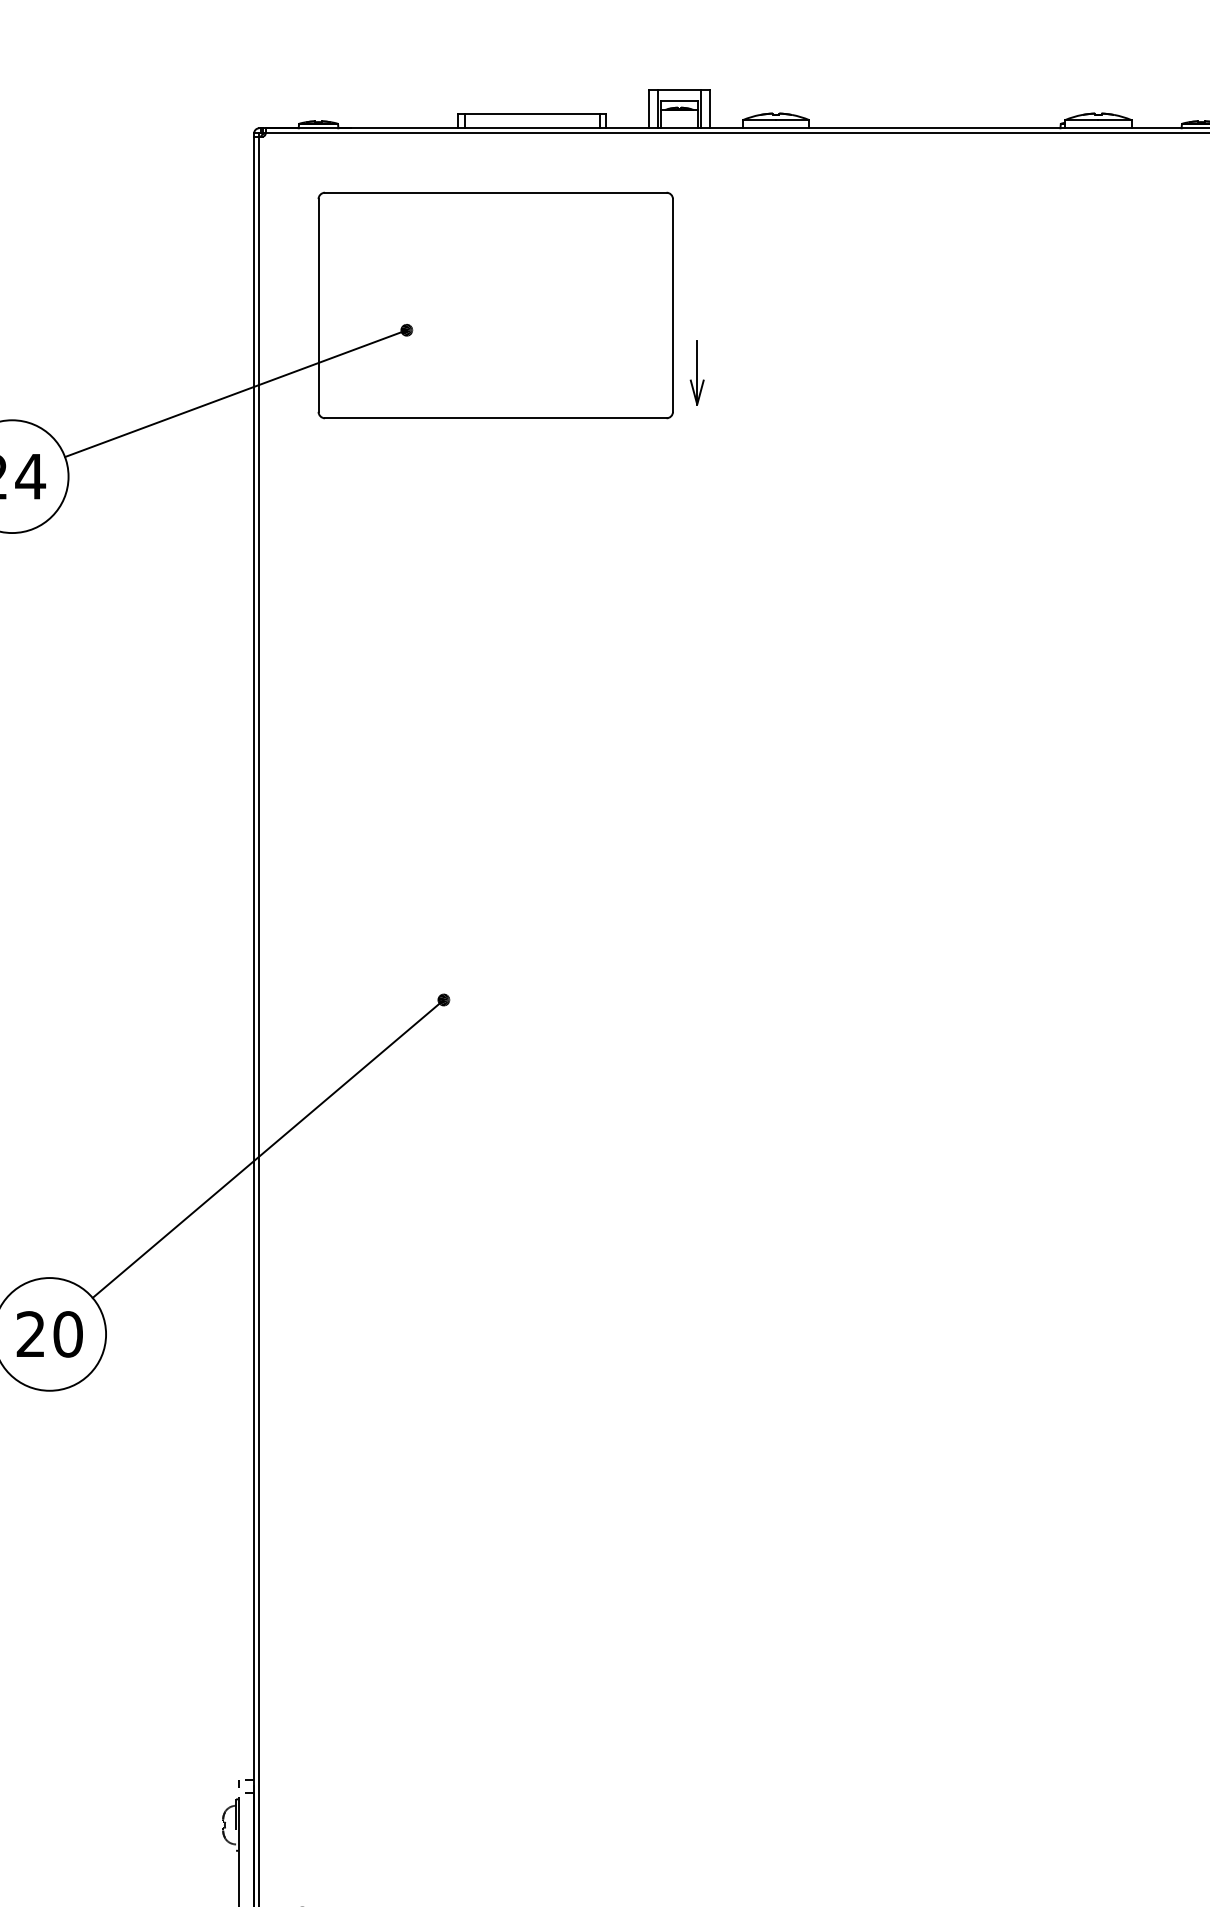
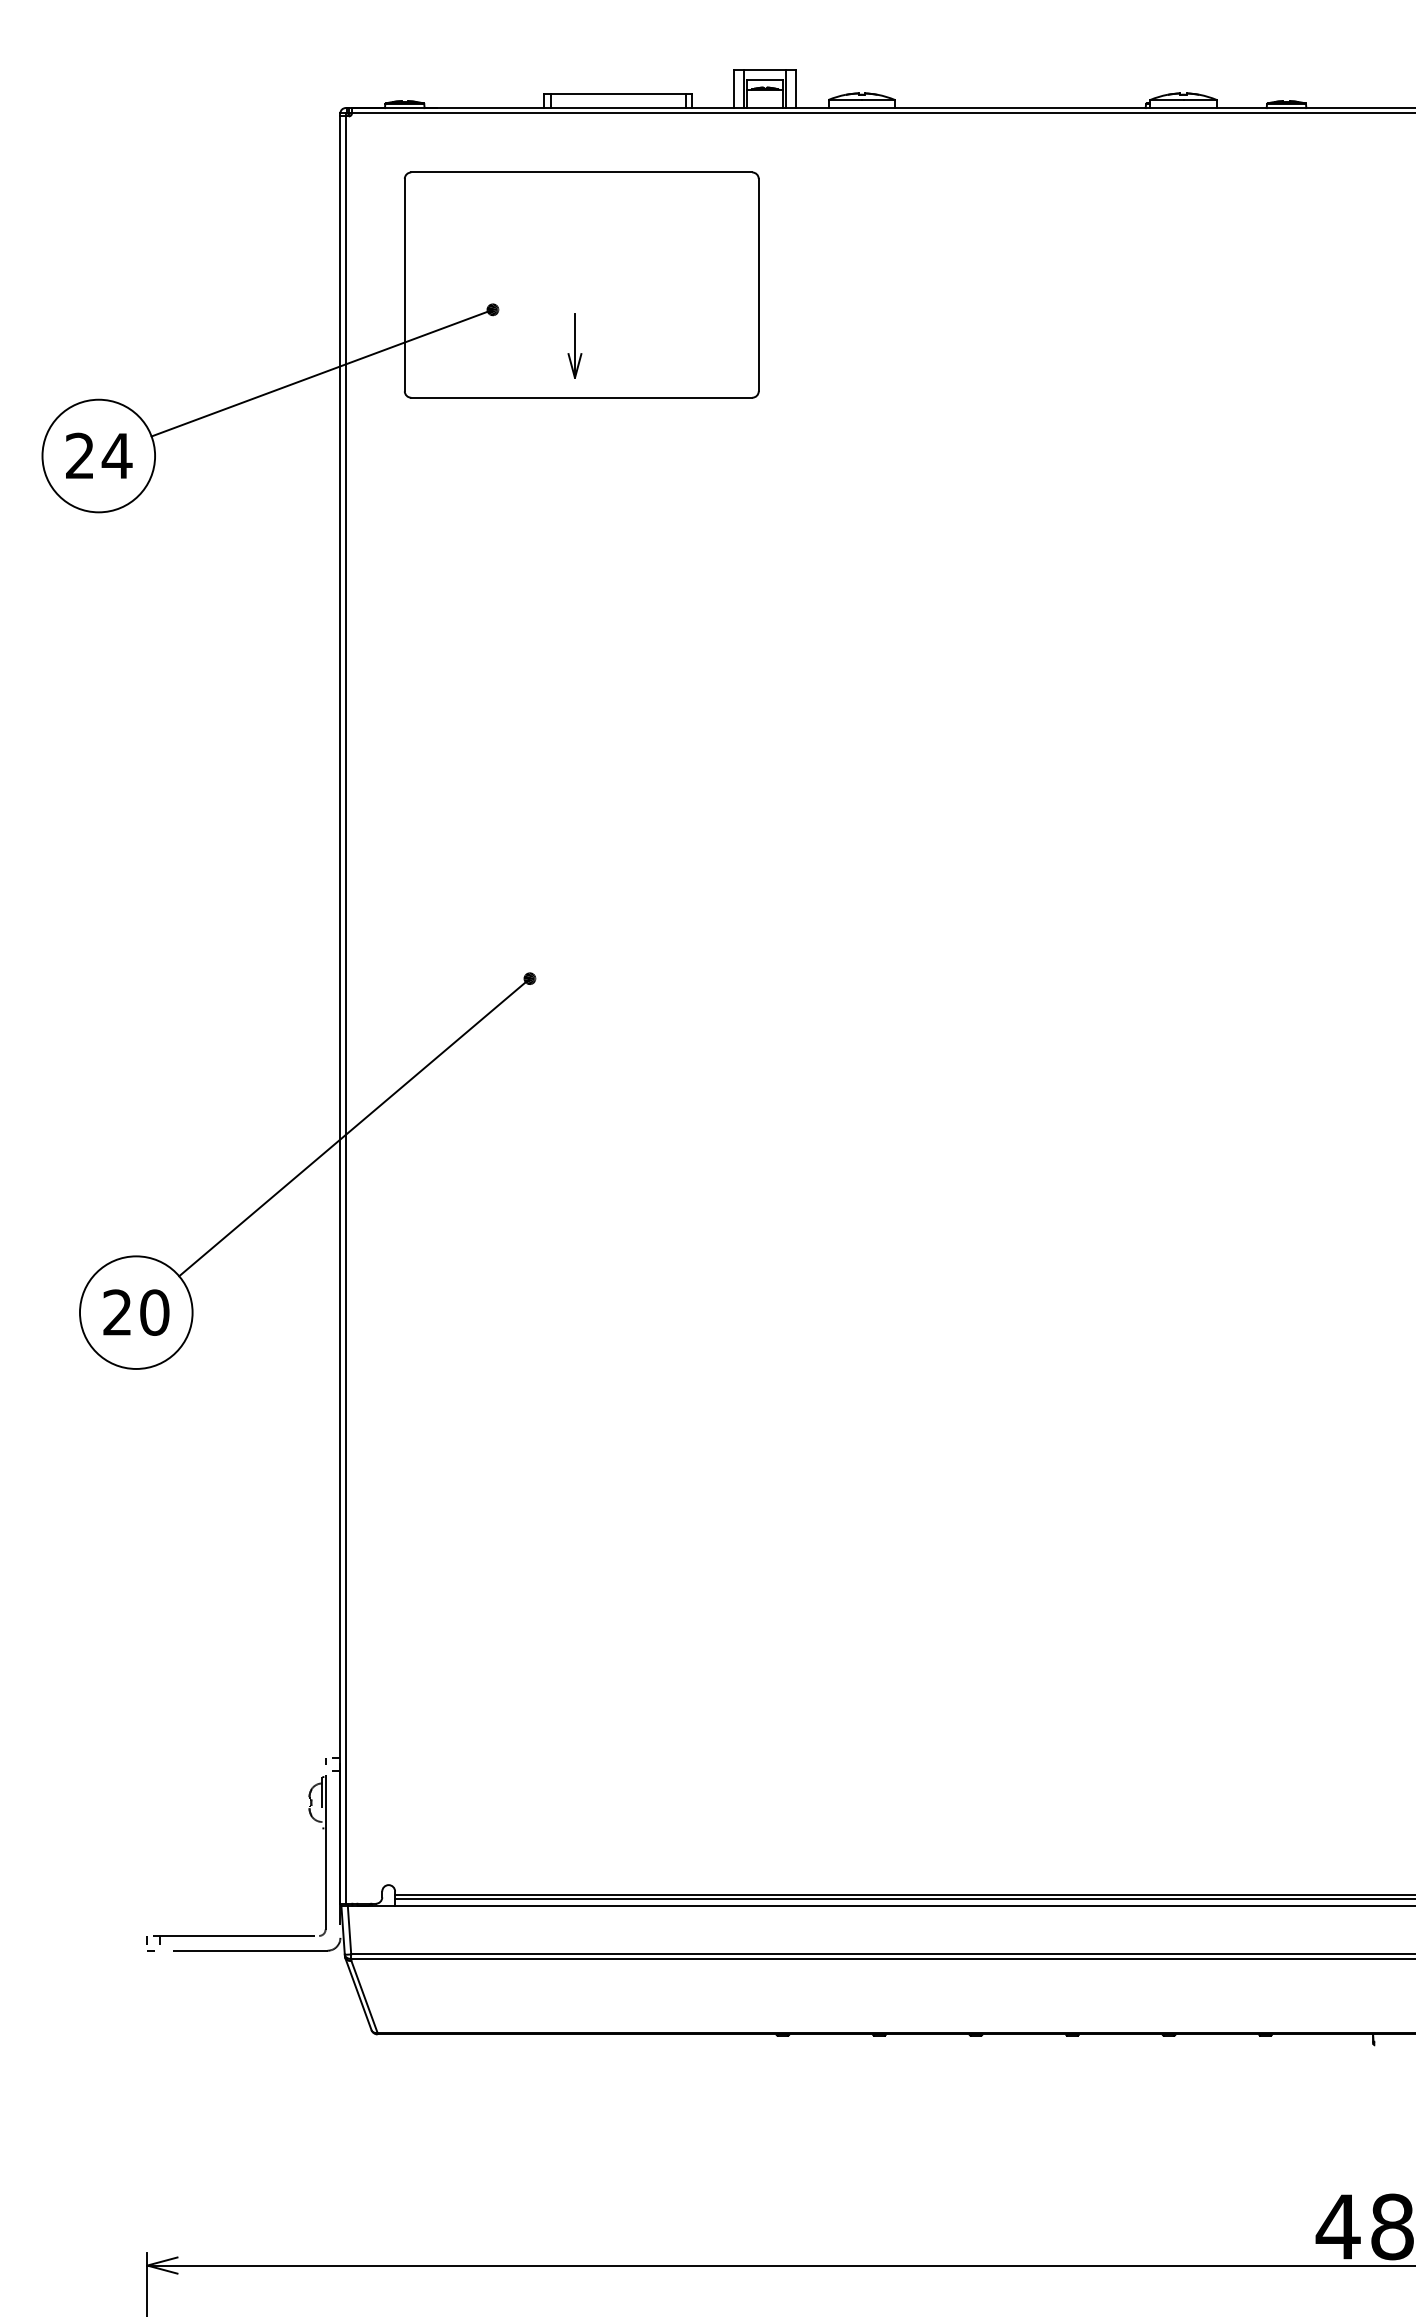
part: (696, 371) -> (574, 345), moved

